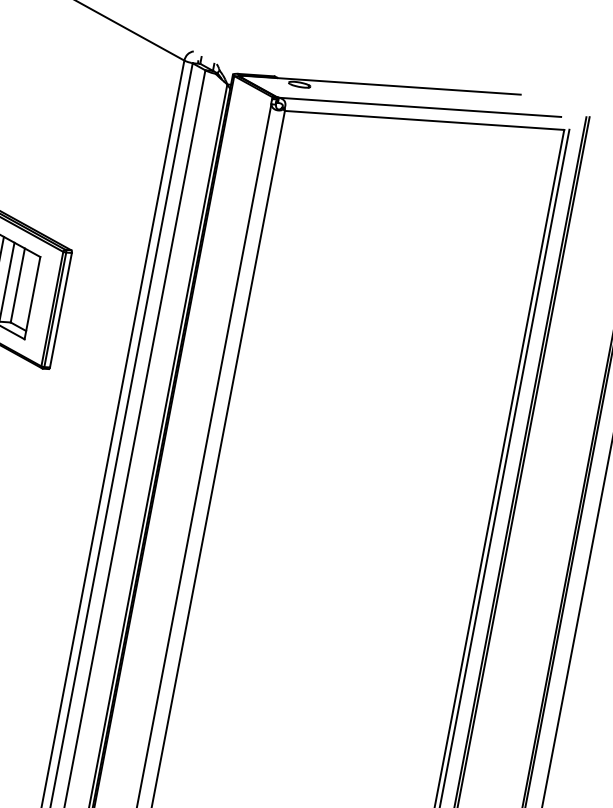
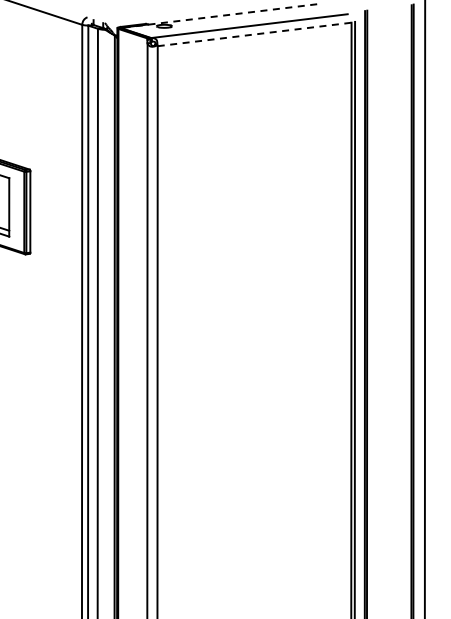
line: (379, 85) -> (219, 16), solid -> dashed
line: (424, 120) -> (254, 34), solid -> dashed

